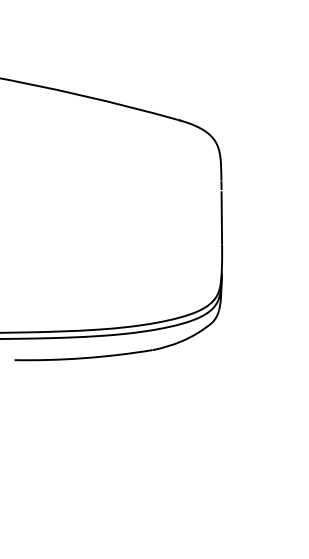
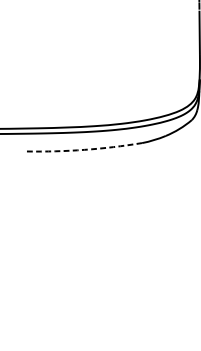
arc: (83, 358) -> (84, 150), solid -> dashed

